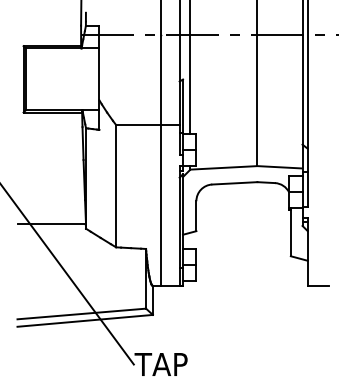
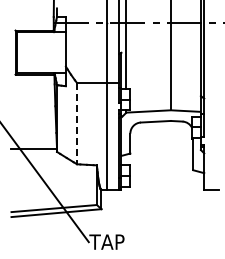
line: (116, 185) -> (77, 123), solid -> dashed

